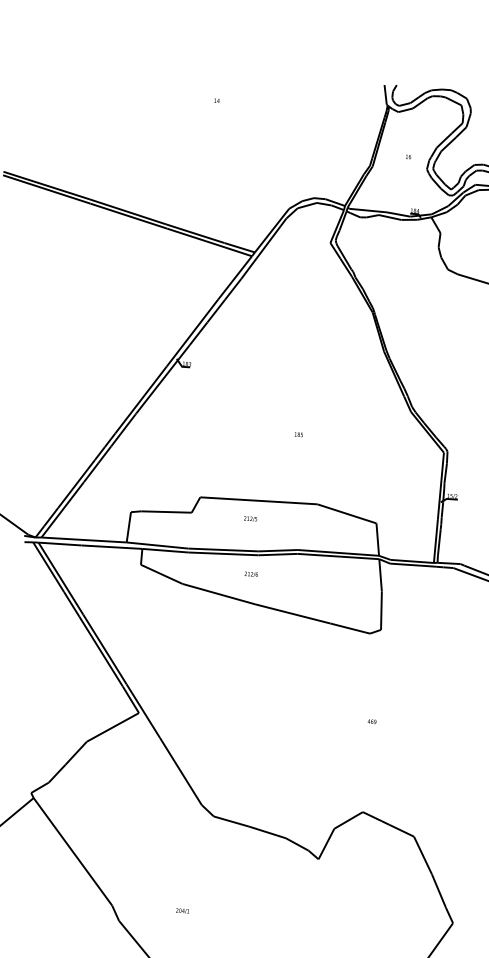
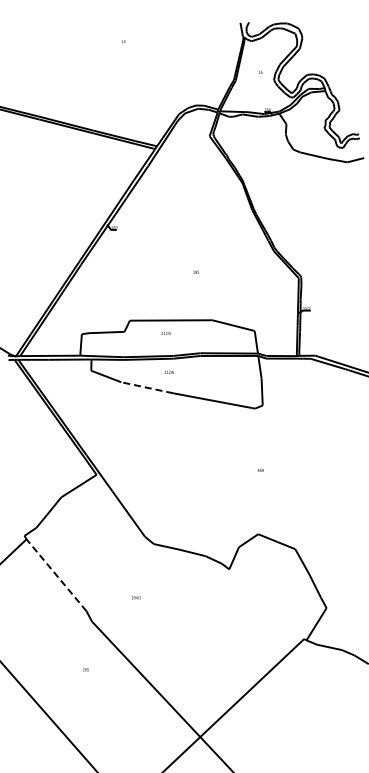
line: (217, 593) -> (146, 387), solid -> dashed
line: (72, 852) -> (56, 575), solid -> dashed
text: (181, 910) -> (135, 597), moved

